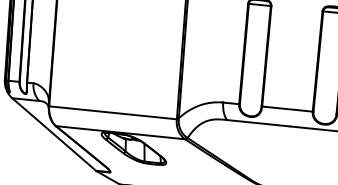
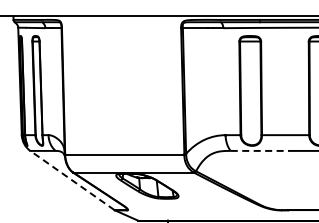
line: (258, 122) -> (260, 150), solid -> dashed
line: (54, 134) -> (72, 180), solid -> dashed

